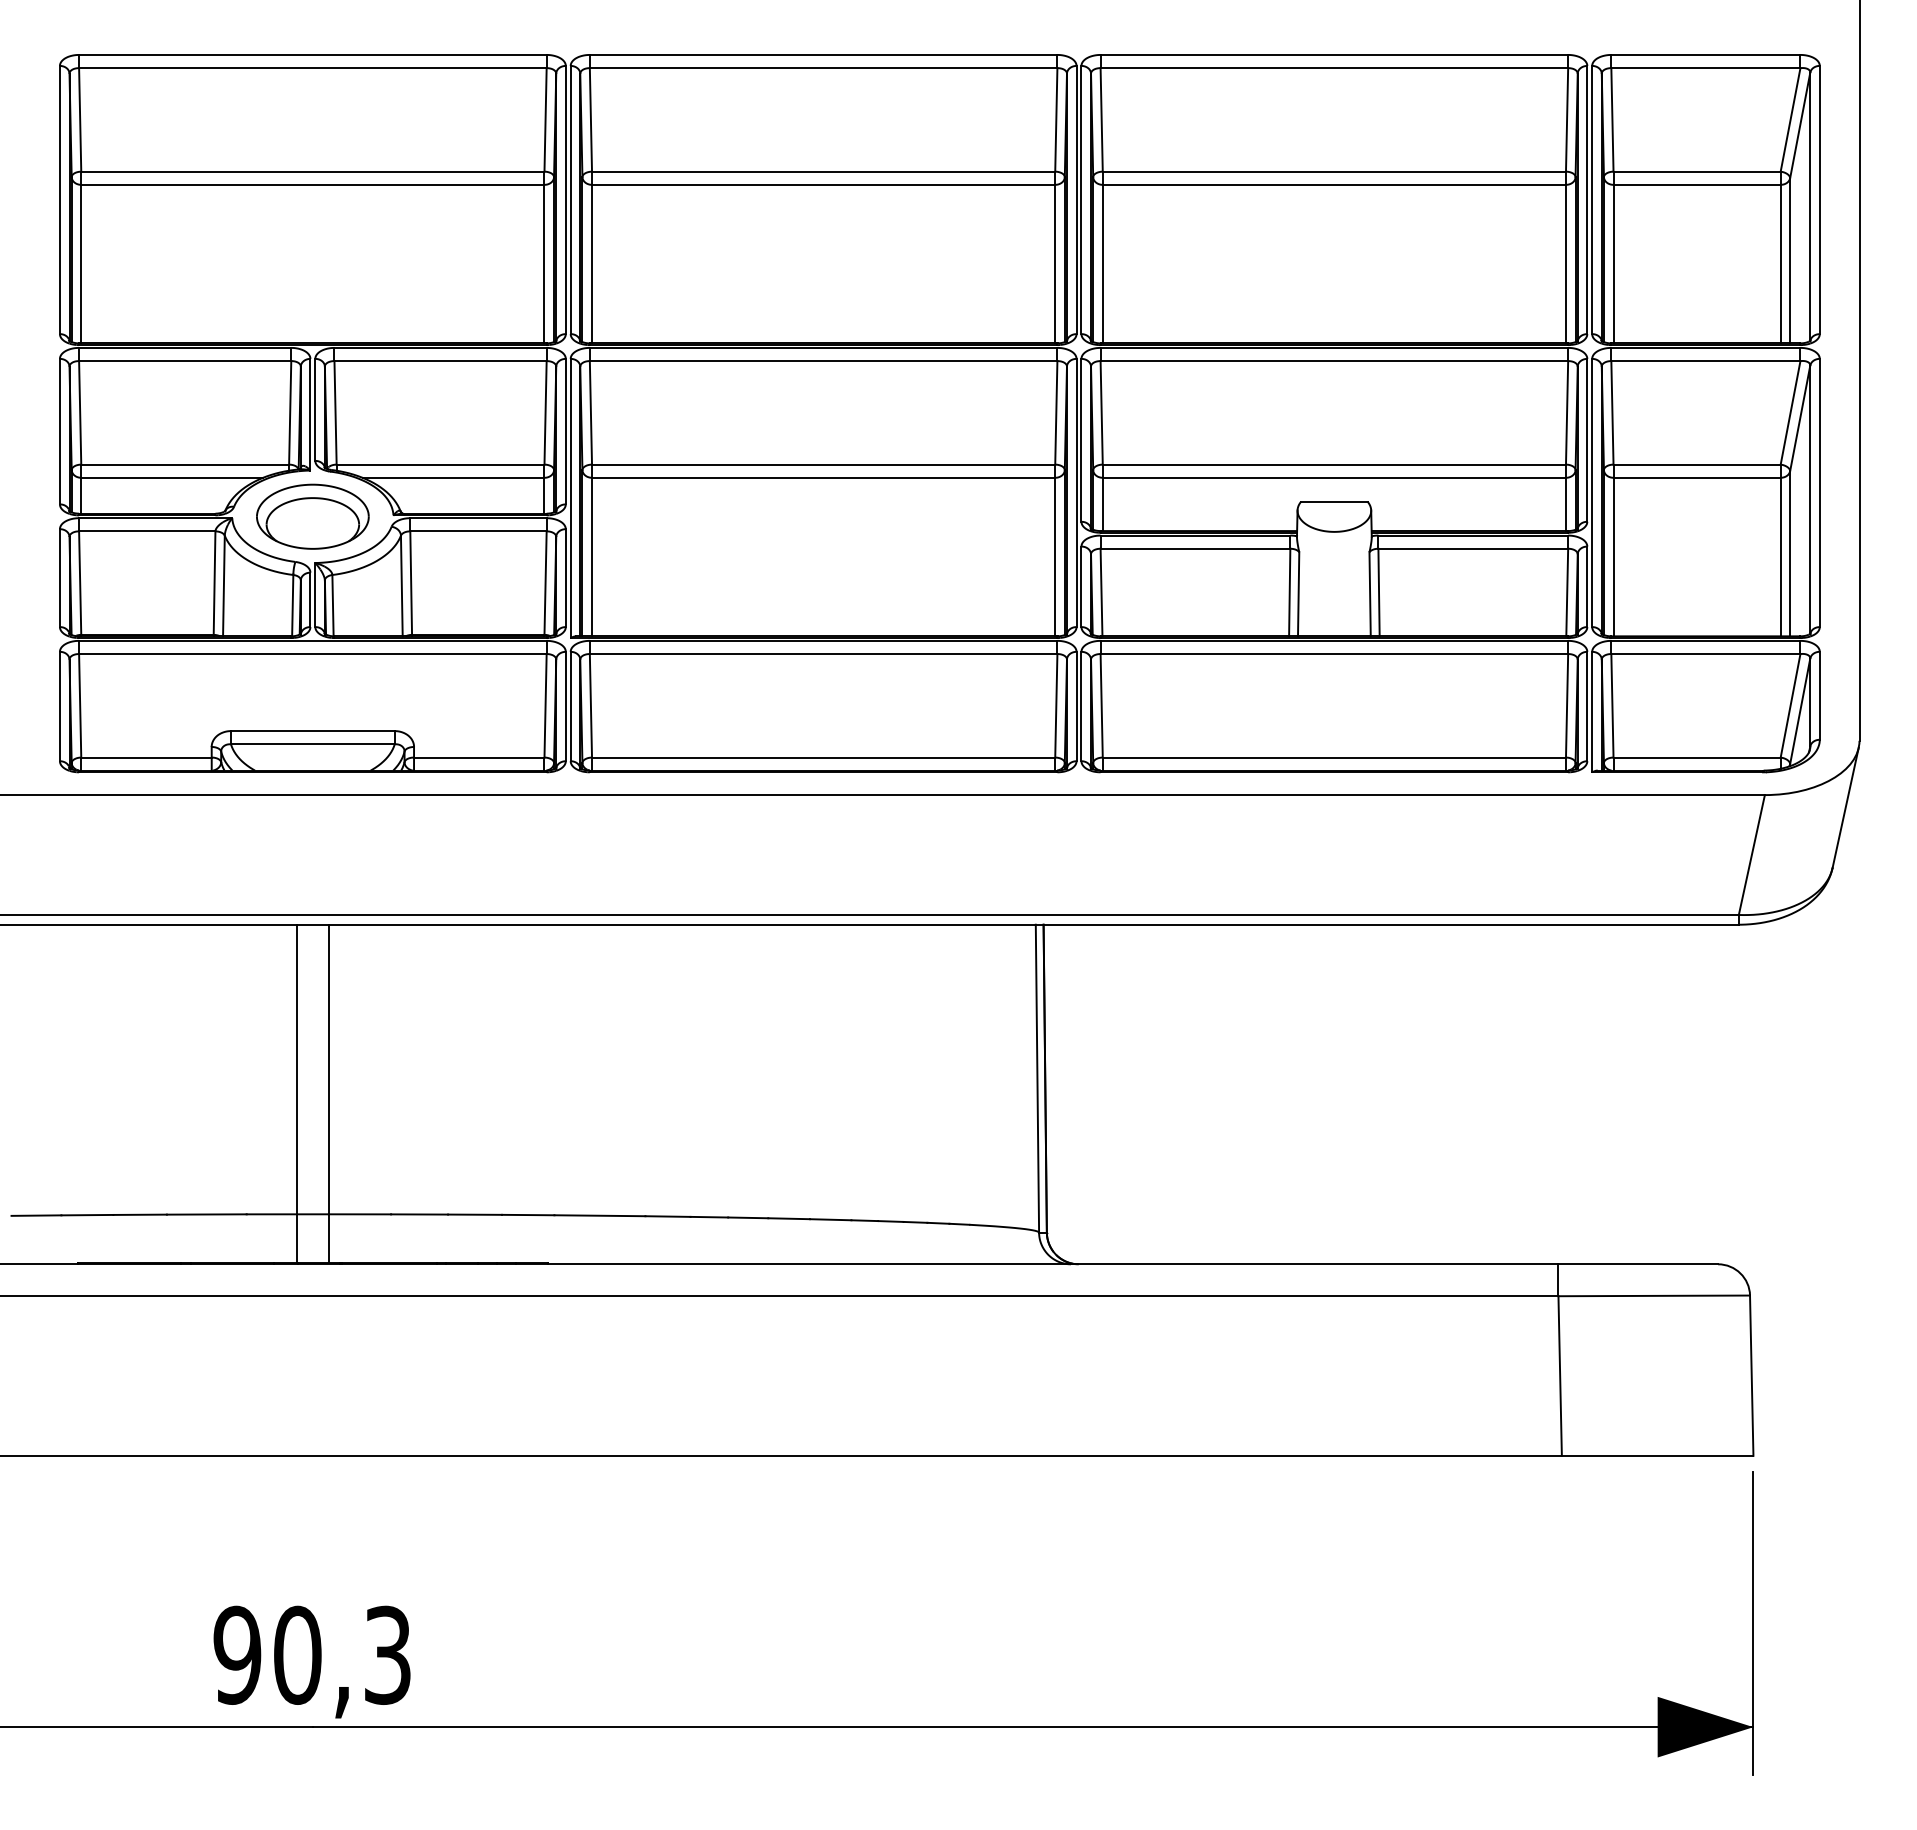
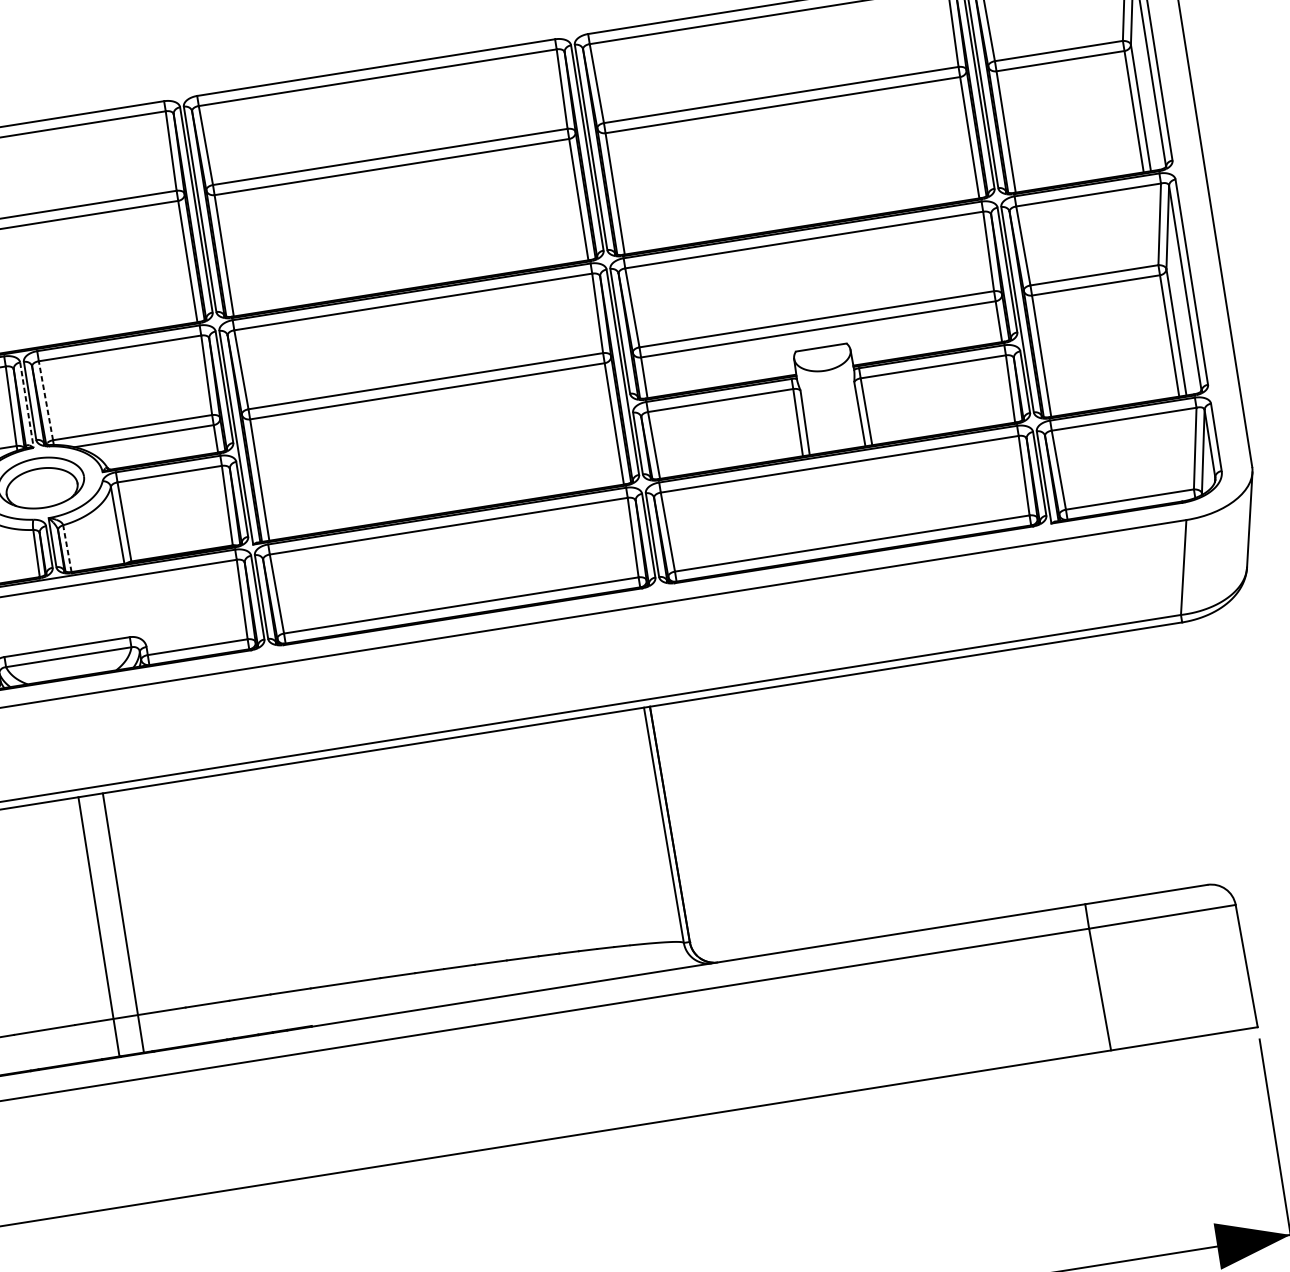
line: (335, 412) -> (45, 400), solid -> dashed
line: (310, 414) -> (26, 405), solid -> dashed
line: (333, 605) -> (67, 548), solid -> dashed

